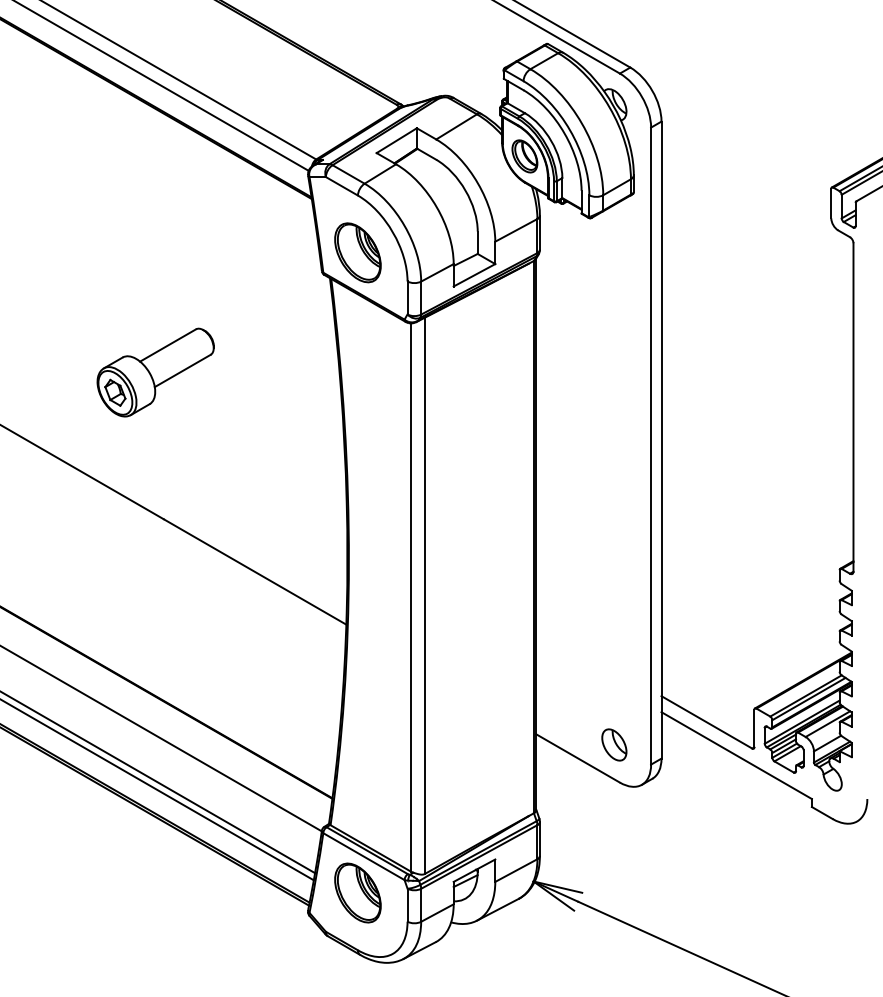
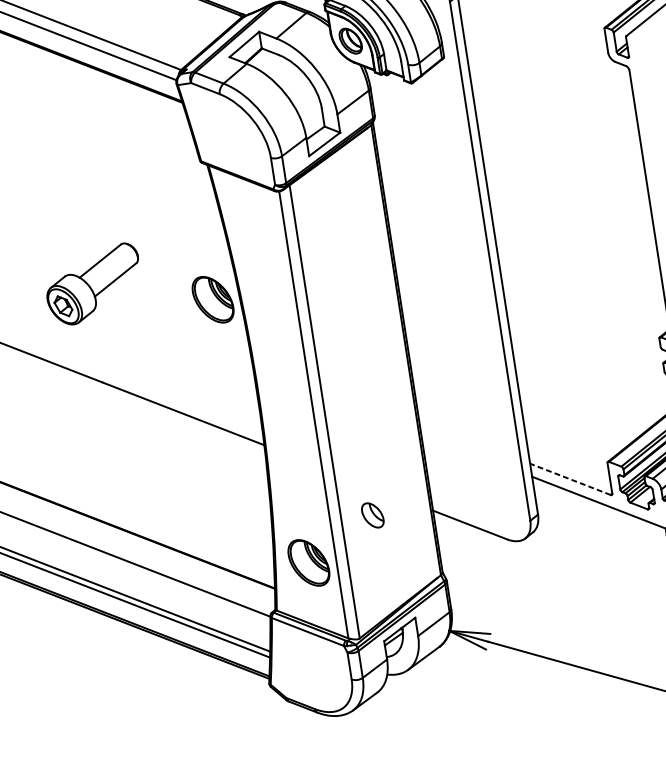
part: (357, 252) -> (212, 299), moved
part: (155, 372) -> (93, 284), moved
line: (706, 722) -> (570, 479), solid -> dashed
part: (614, 744) -> (372, 515), moved
part: (357, 892) -> (308, 562), moved

